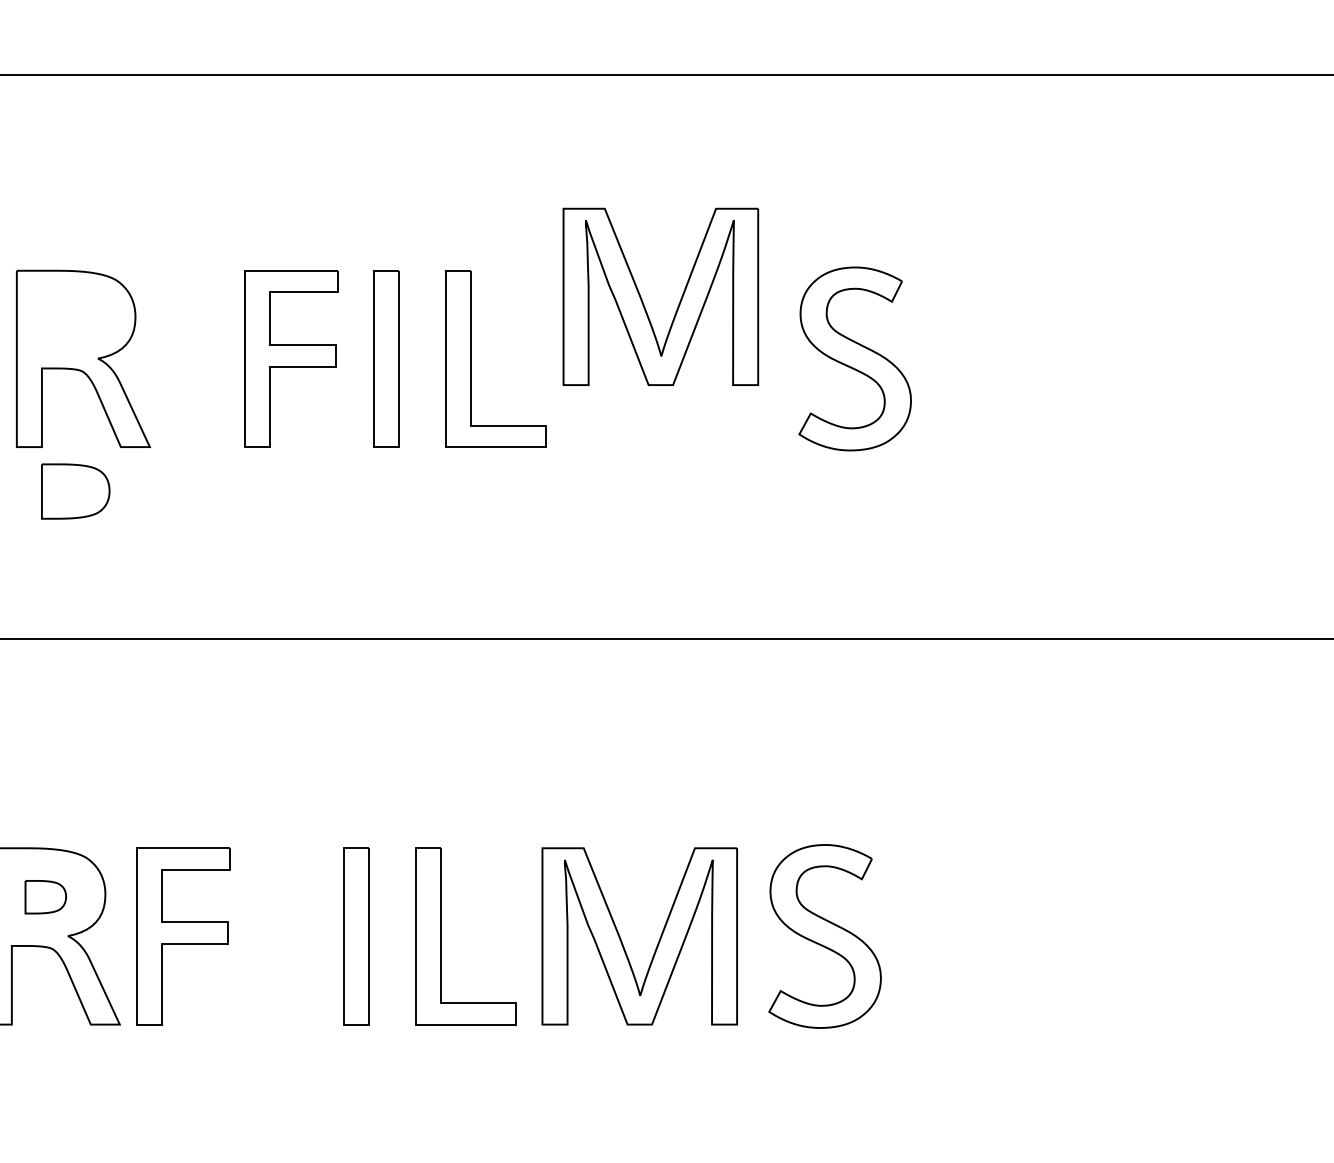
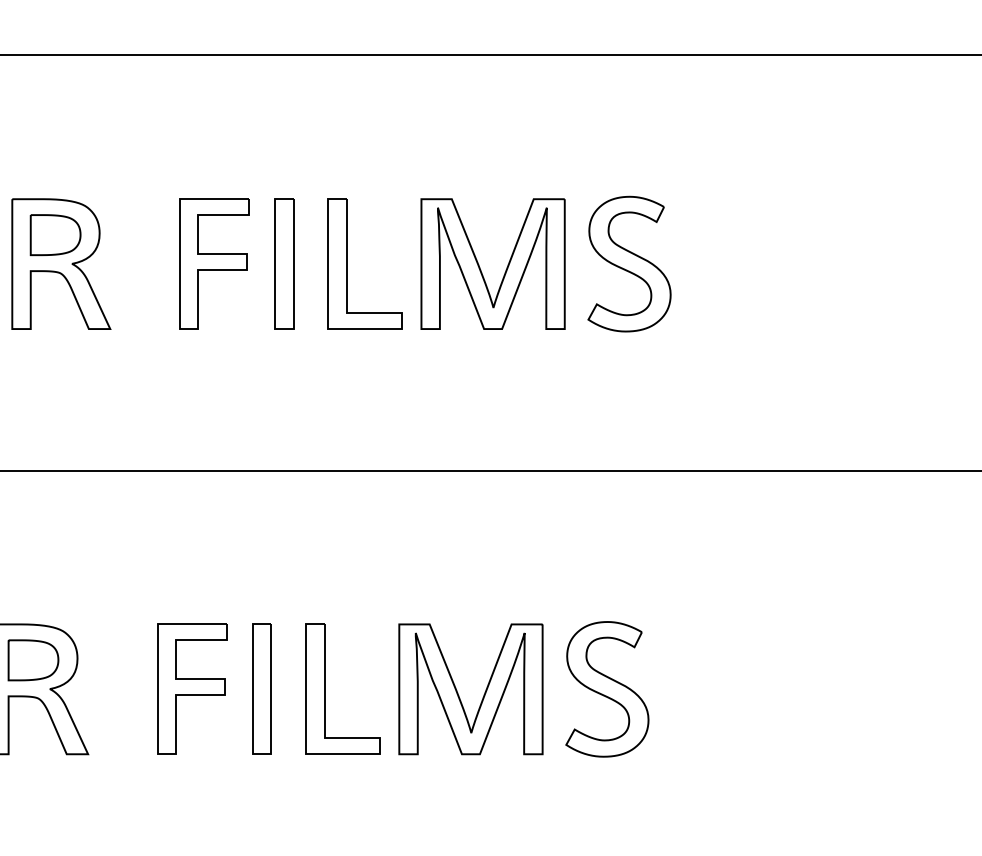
part: (643, 301) -> (480, 267), moved
part: (75, 491) -> (55, 235), moved
part: (45, 897) -> (33, 660), size x1.67
part: (183, 936) -> (192, 689), moved

